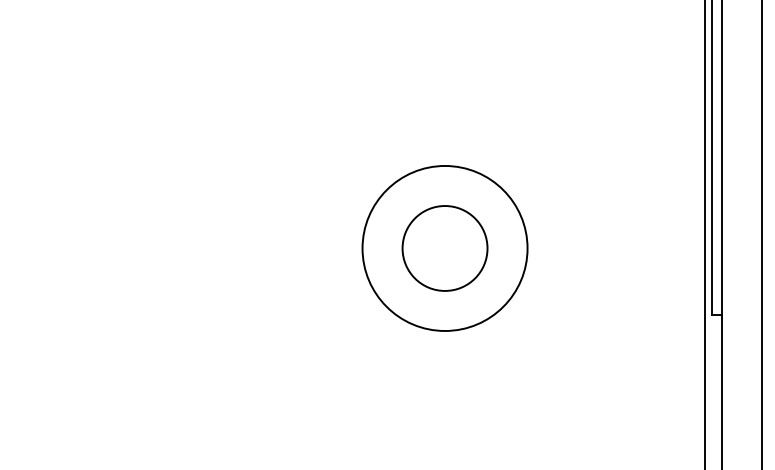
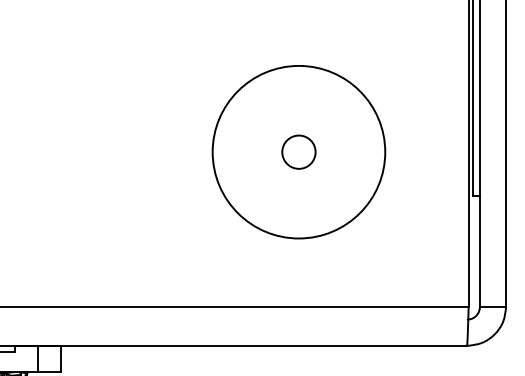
circle: (444, 247) -> (298, 151), size x0.6
circle: (444, 248) -> (298, 152), size x1.6

